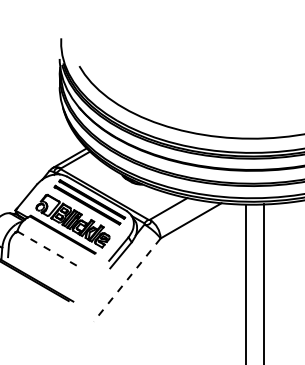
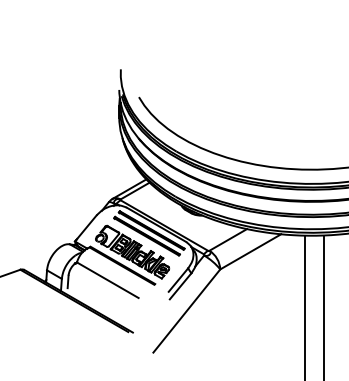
line: (47, 249) -> (107, 280), dashed -> solid
line: (126, 280) -> (186, 311), dashed -> solid

